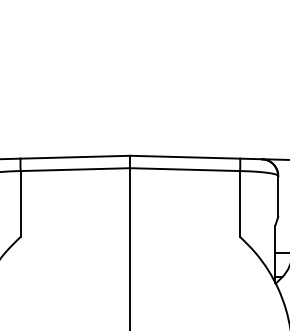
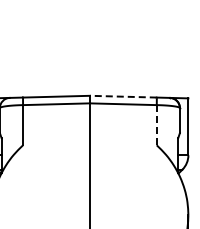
line: (183, 156) -> (122, 96), solid -> dashed
line: (239, 204) -> (156, 125), solid -> dashed

